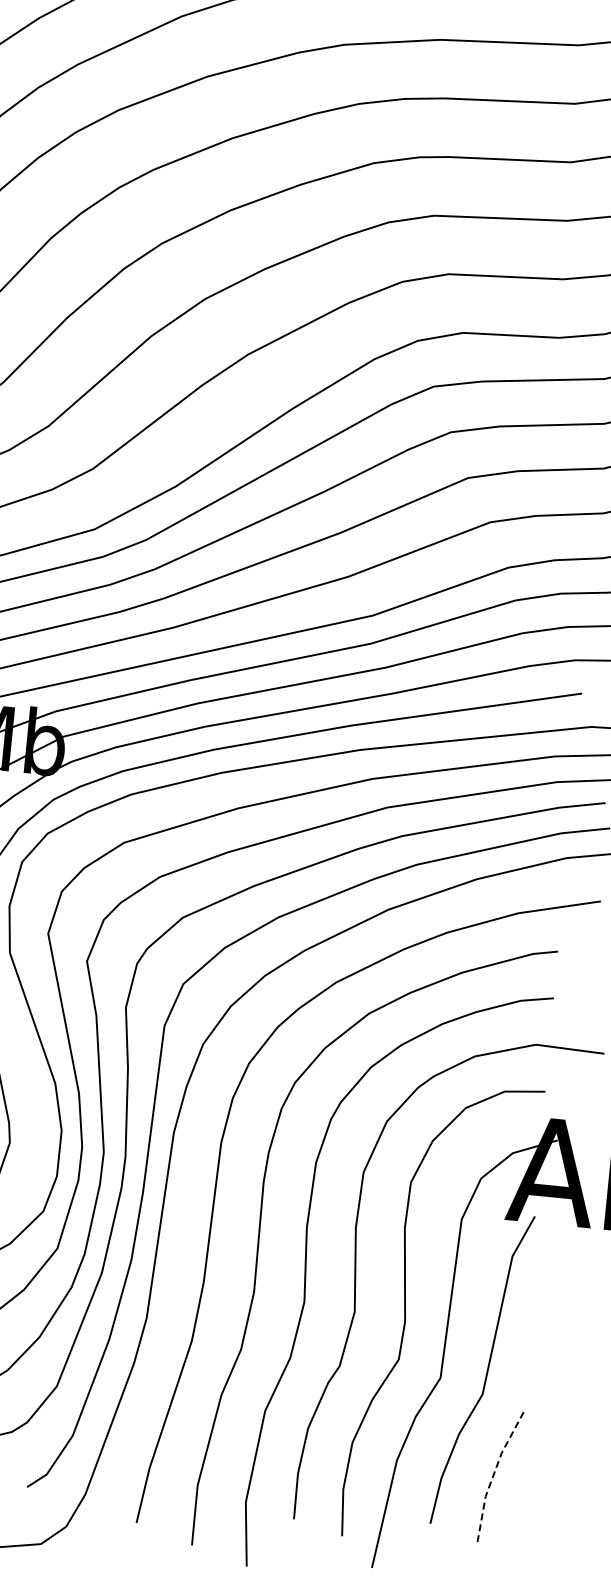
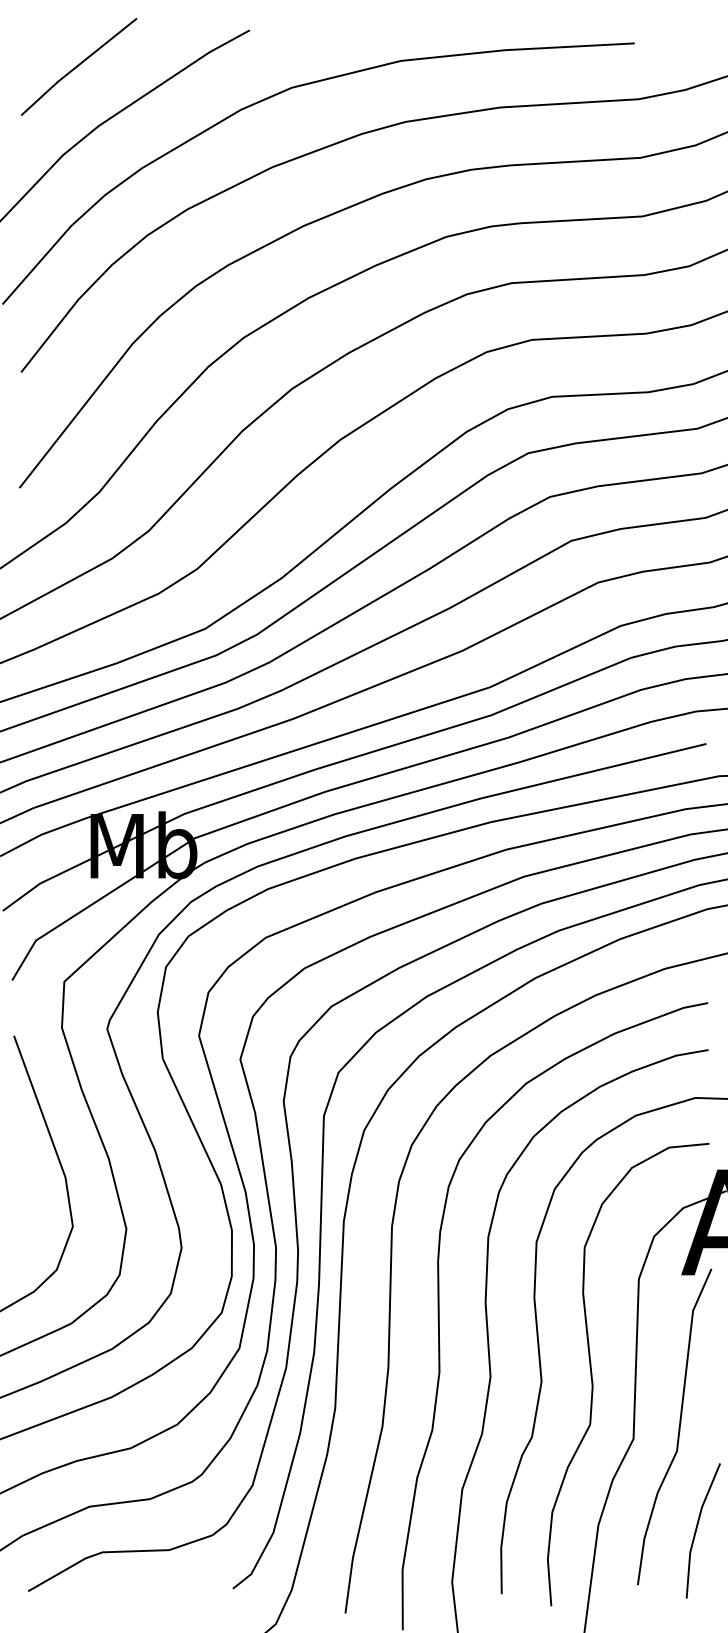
line: (494, 1474) -> (696, 1529), dashed -> solid

